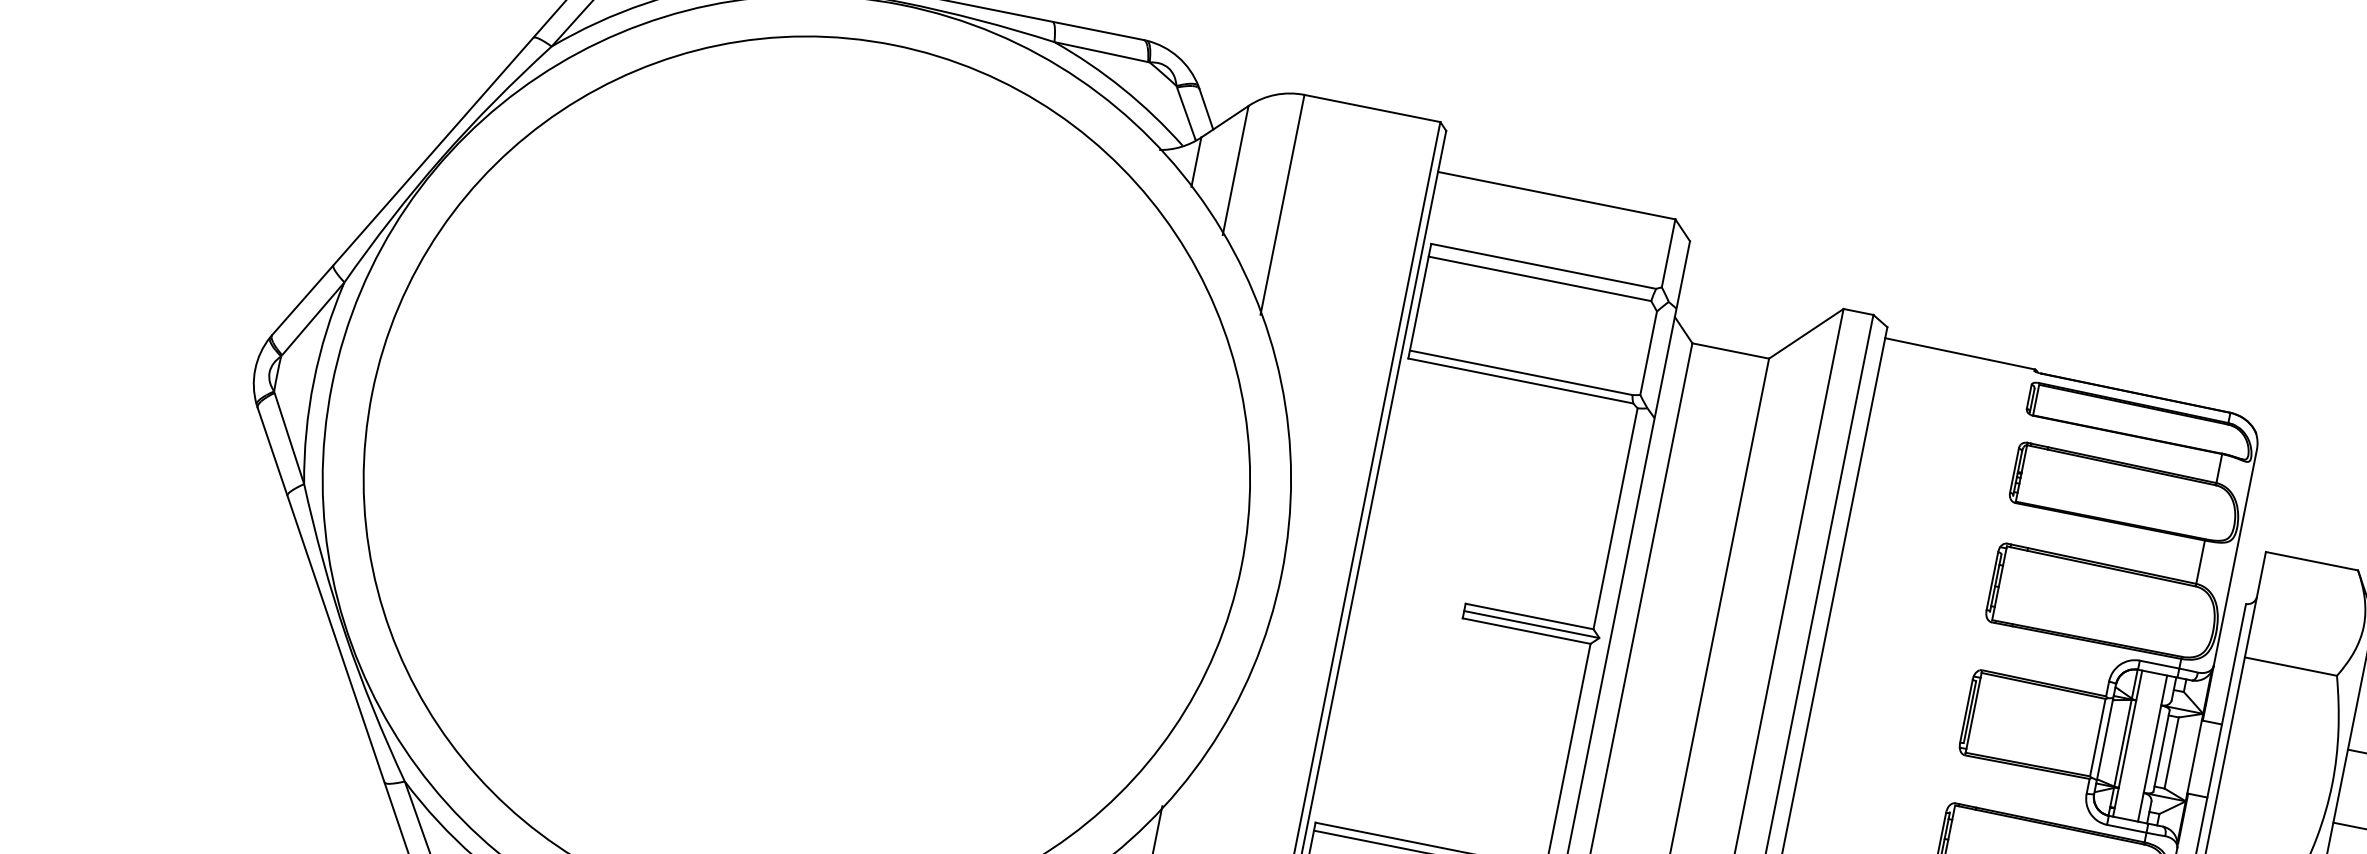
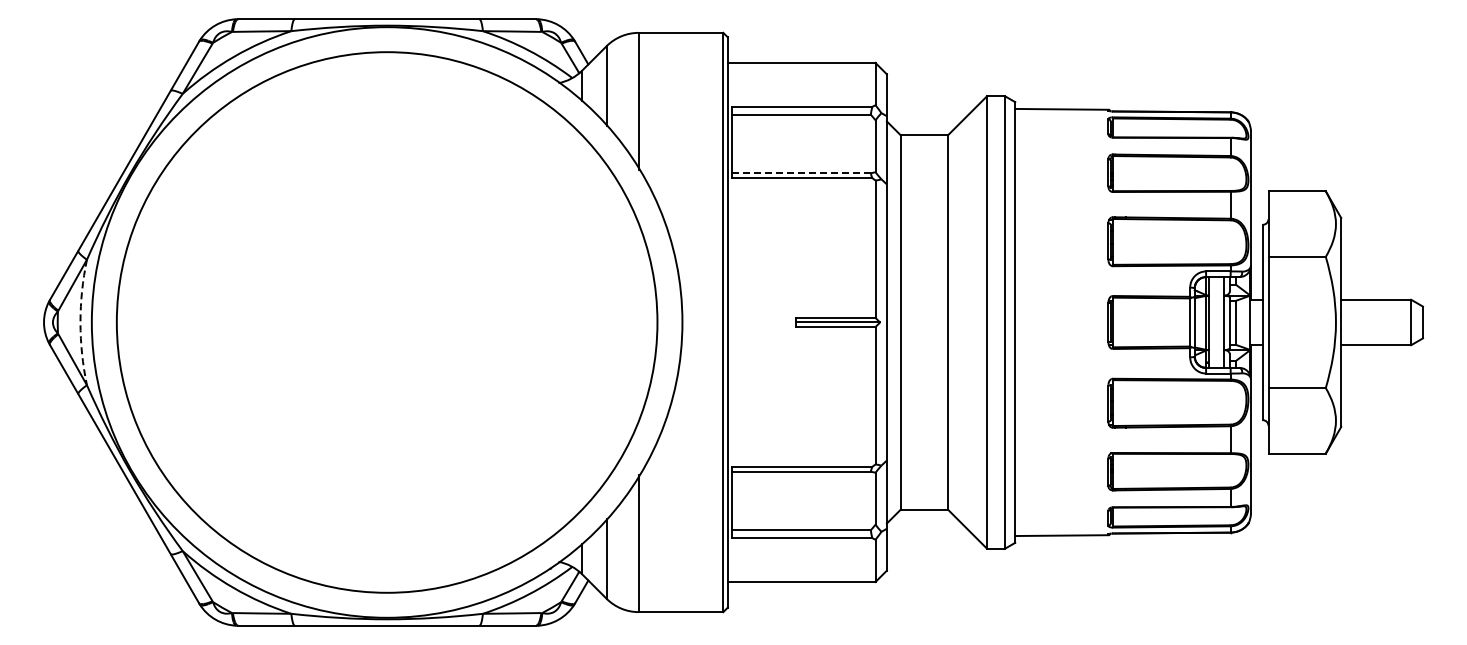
line: (1522, 373) -> (802, 173), solid -> dashed
arc: (313, 381) -> (80, 322), solid -> dashed

